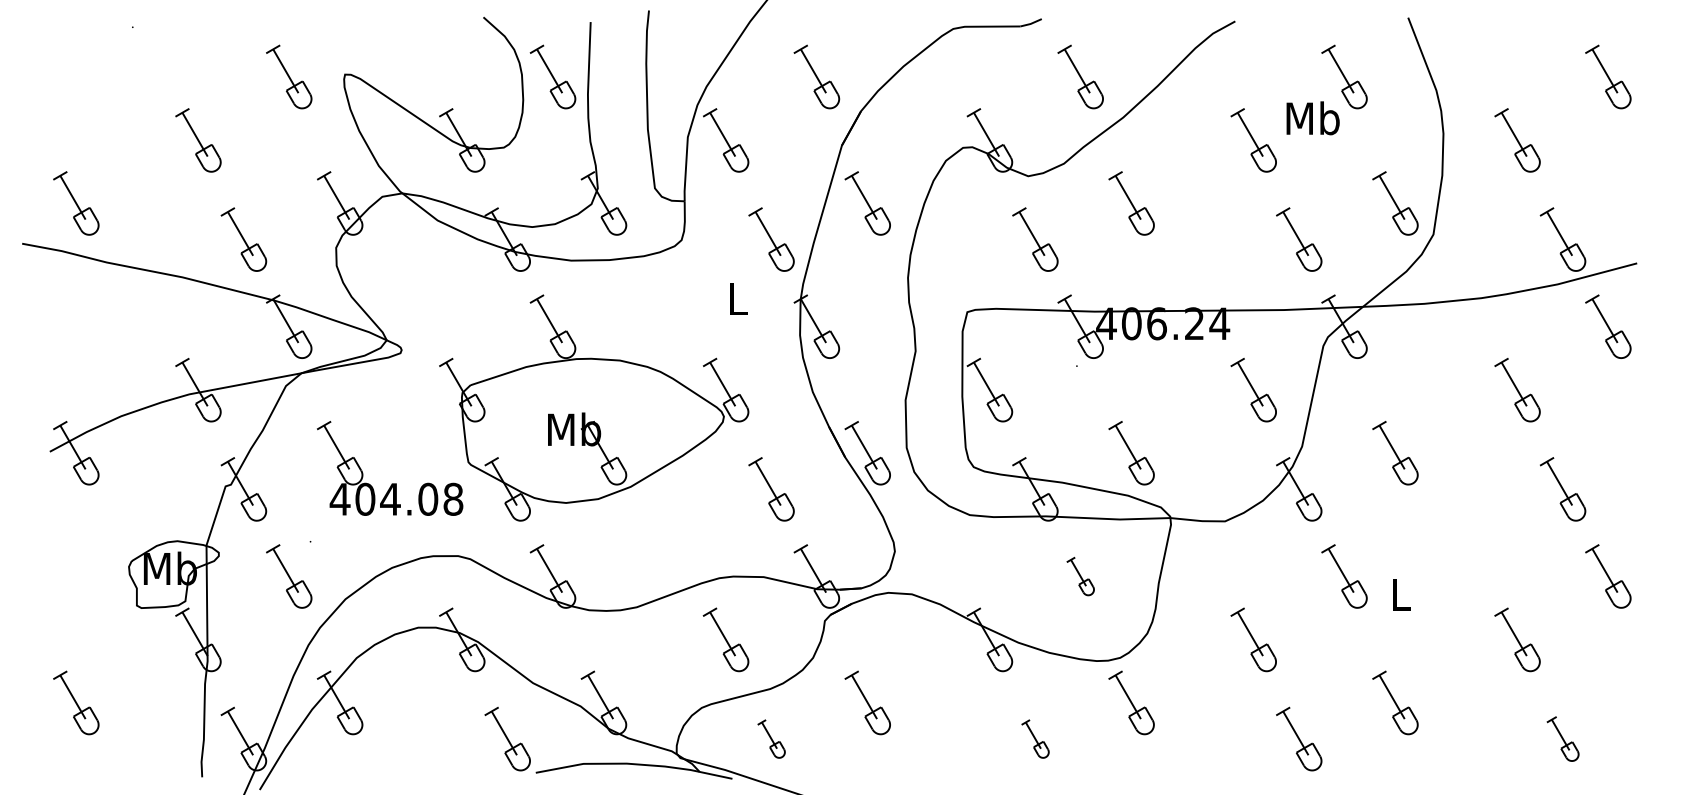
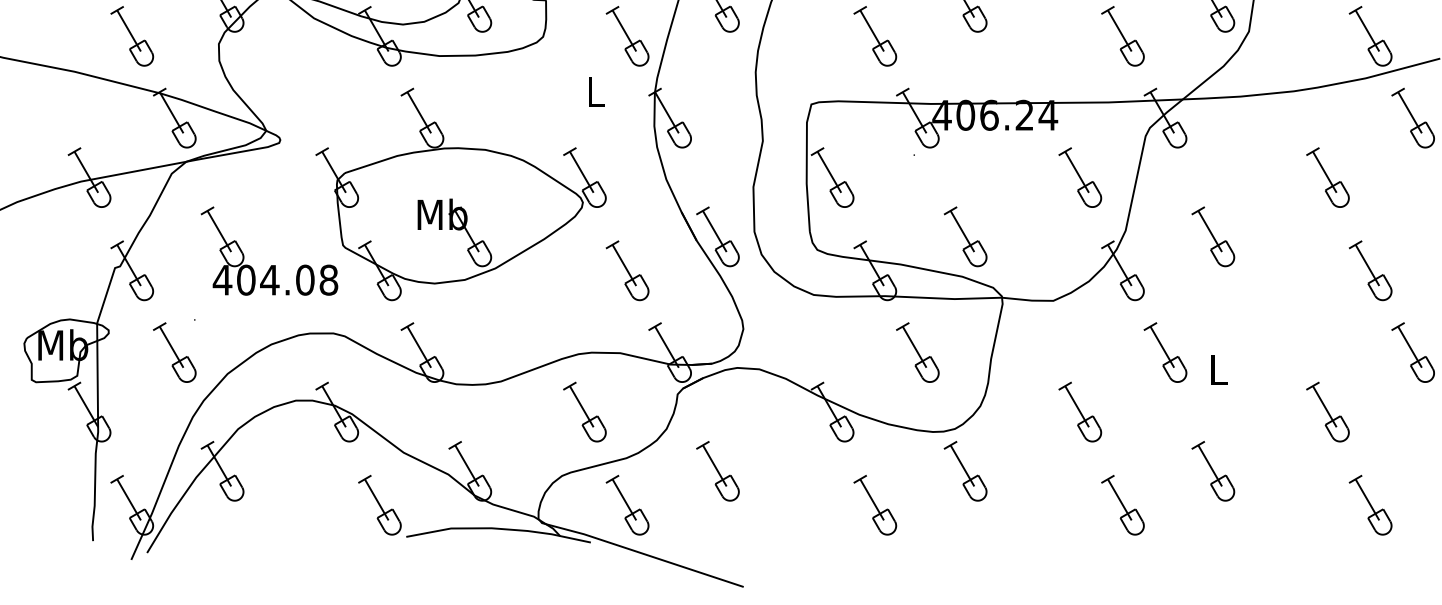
part: (1080, 576) -> (917, 352), size x1.67
part: (771, 738) -> (627, 504), size x1.67
part: (1035, 738) -> (875, 504), size x1.67
part: (1562, 738) -> (1370, 504), size x1.43

